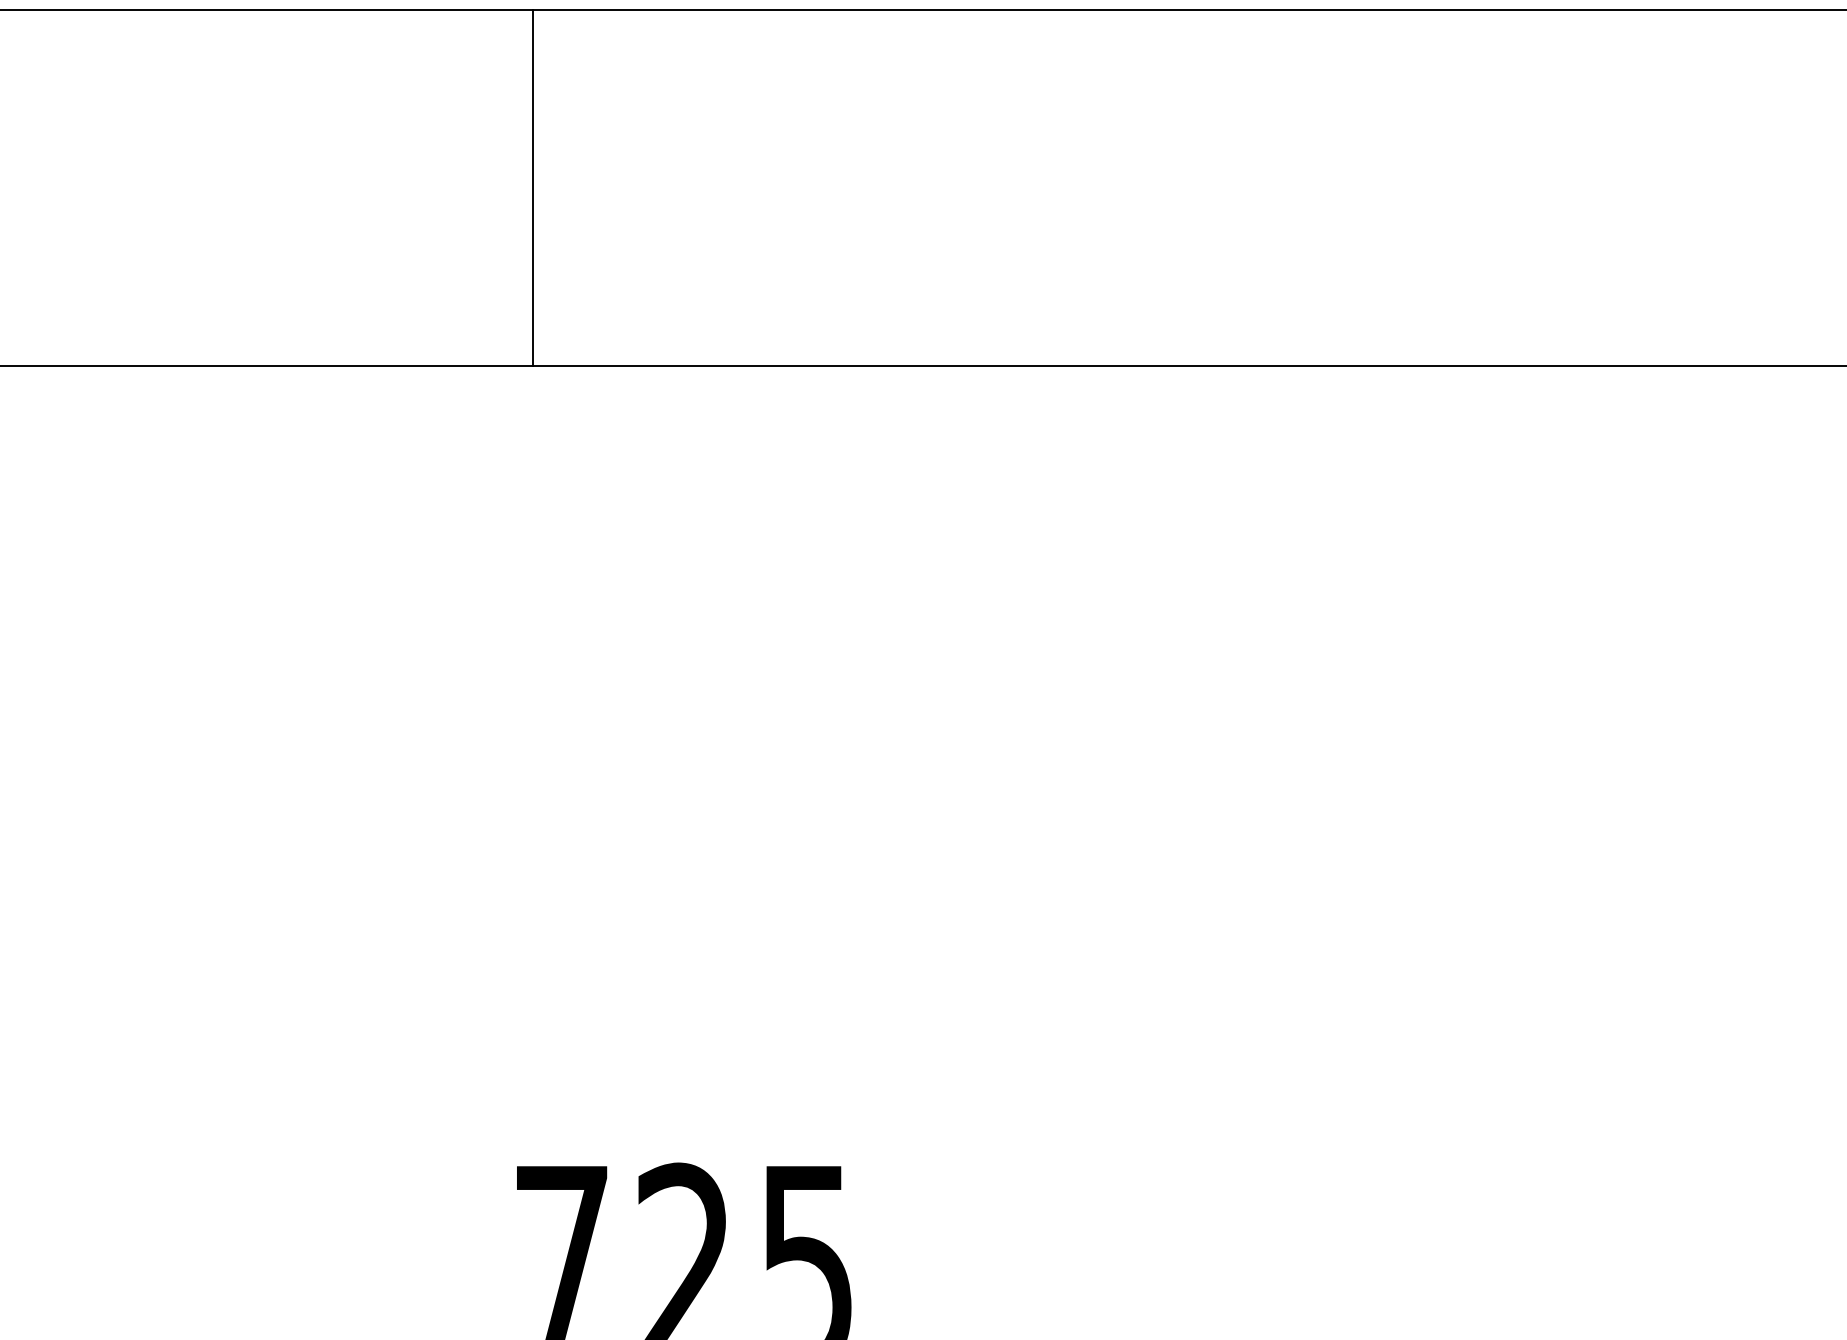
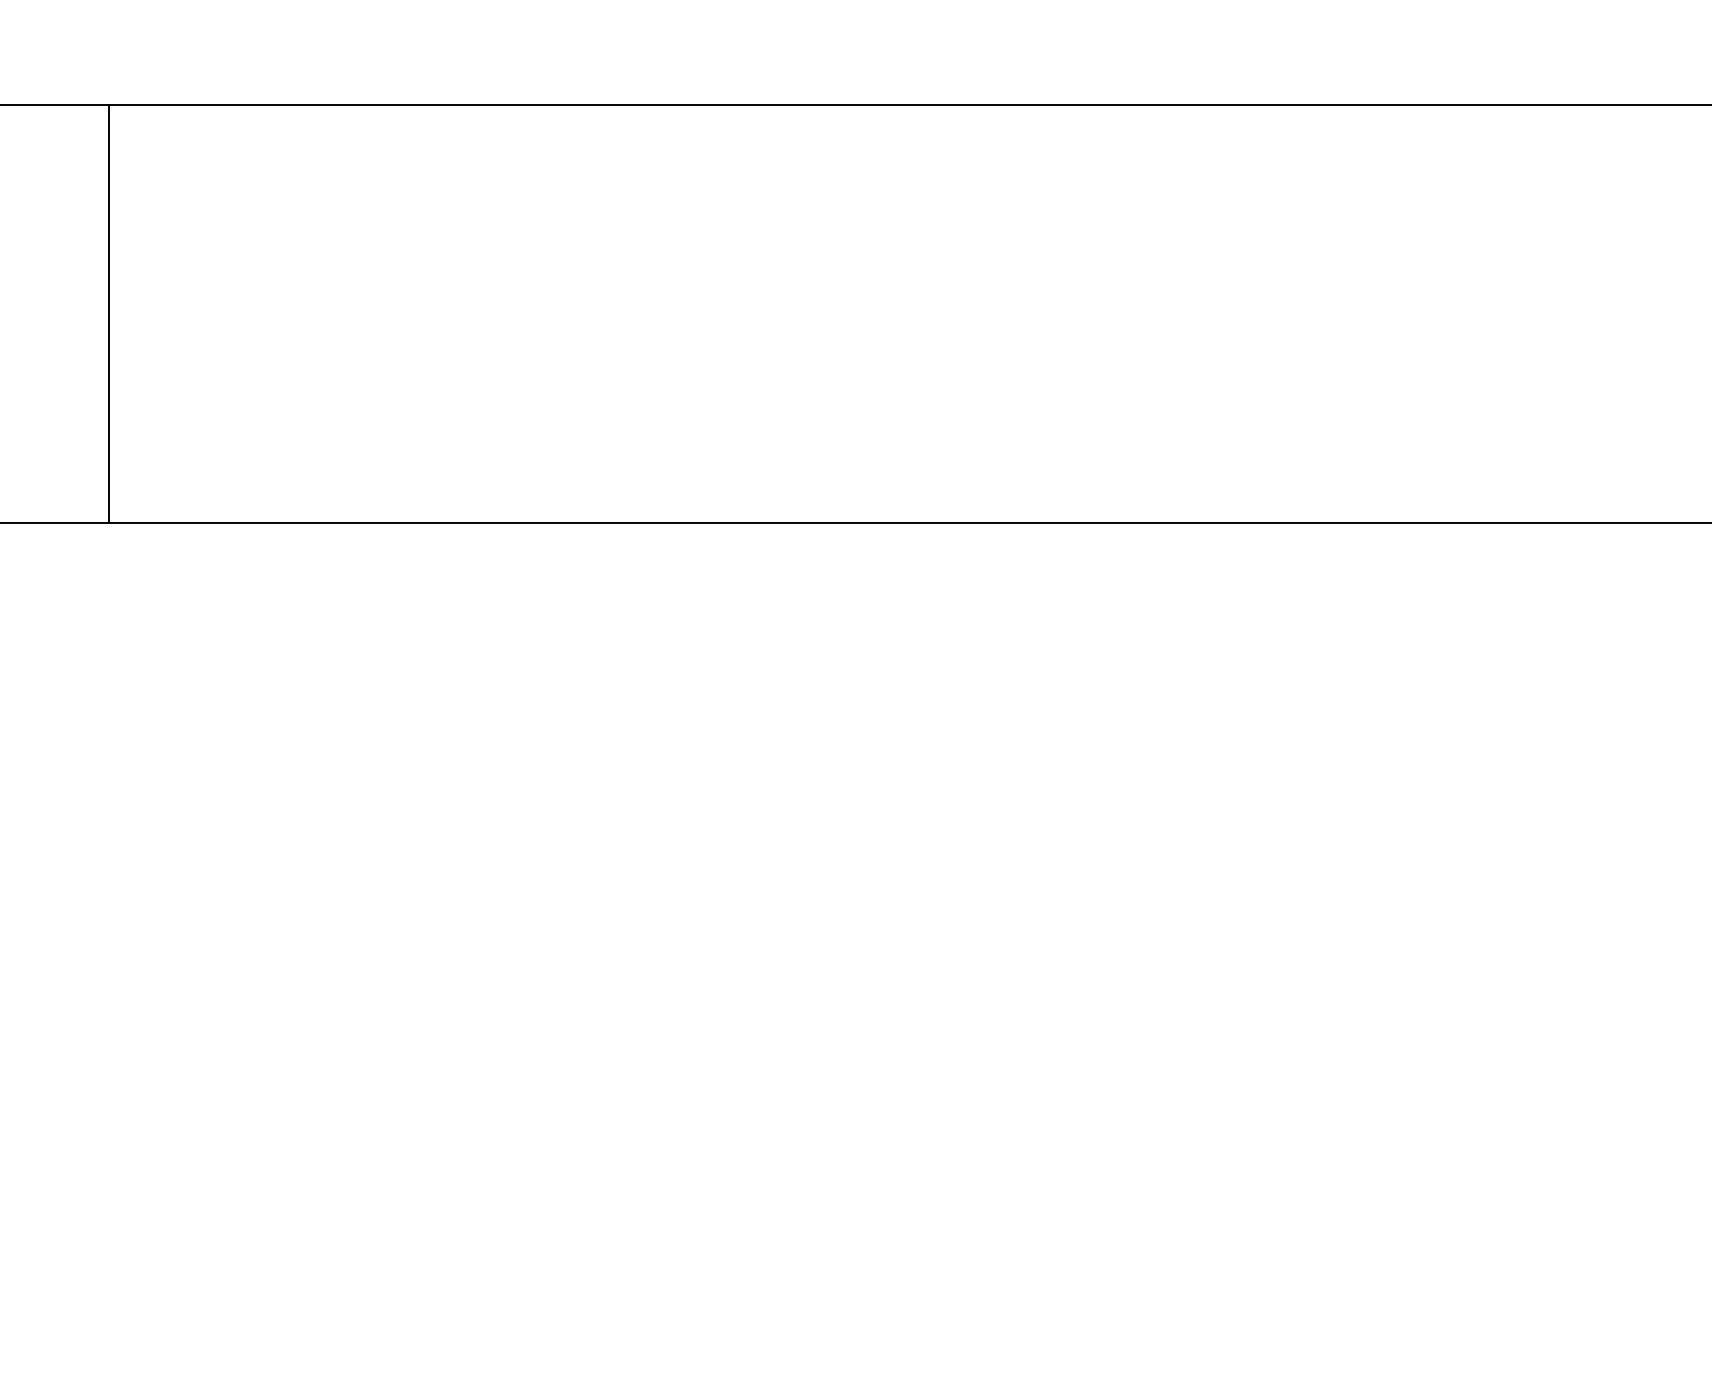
line: (532, 187) -> (108, 313), moved

